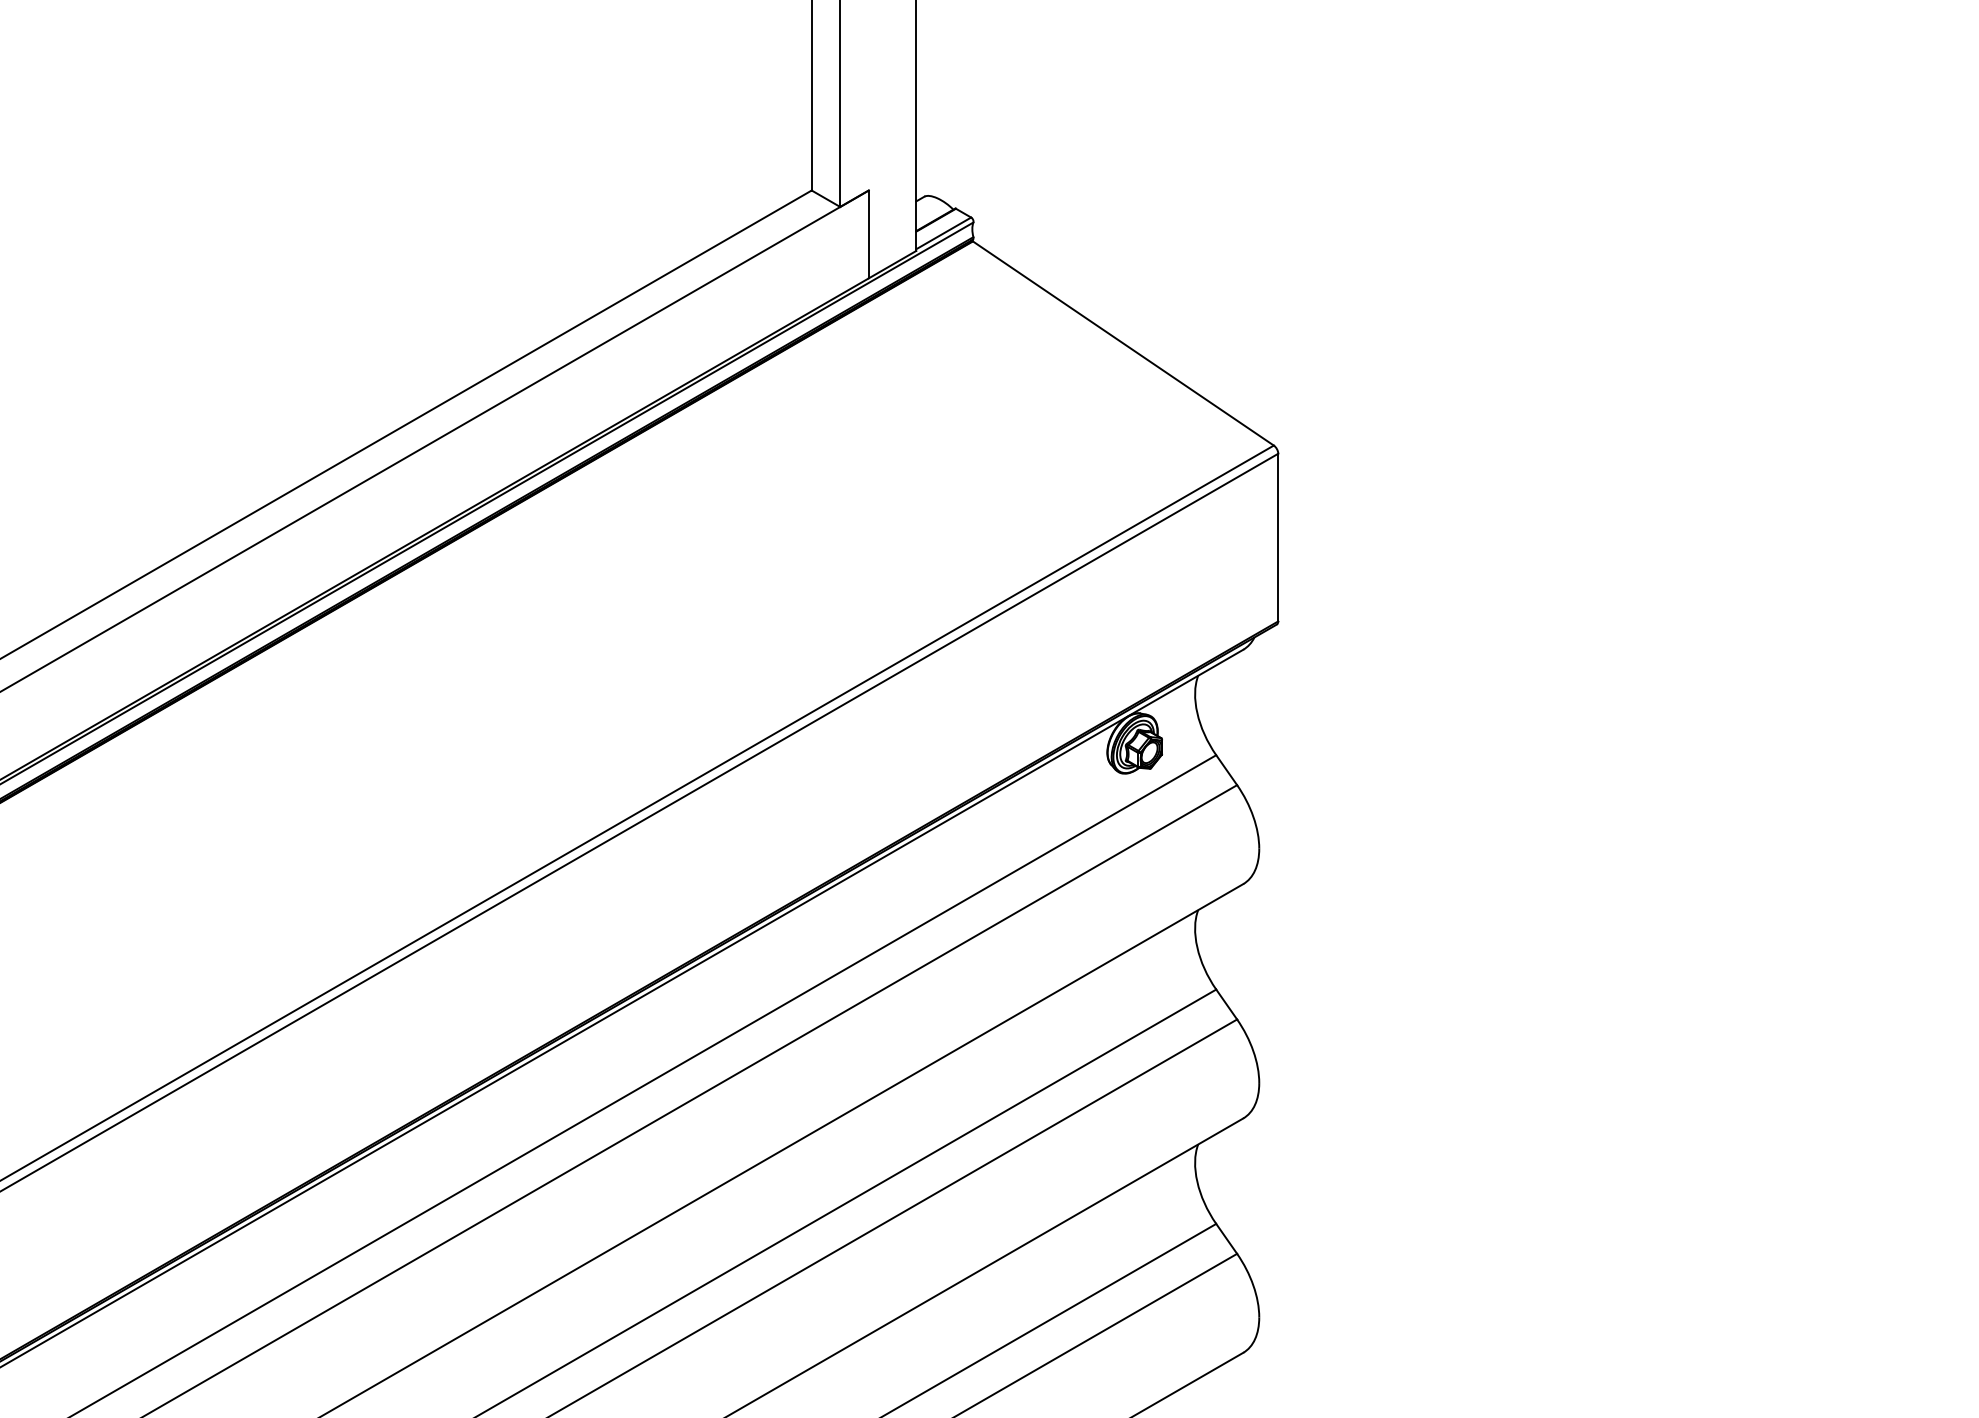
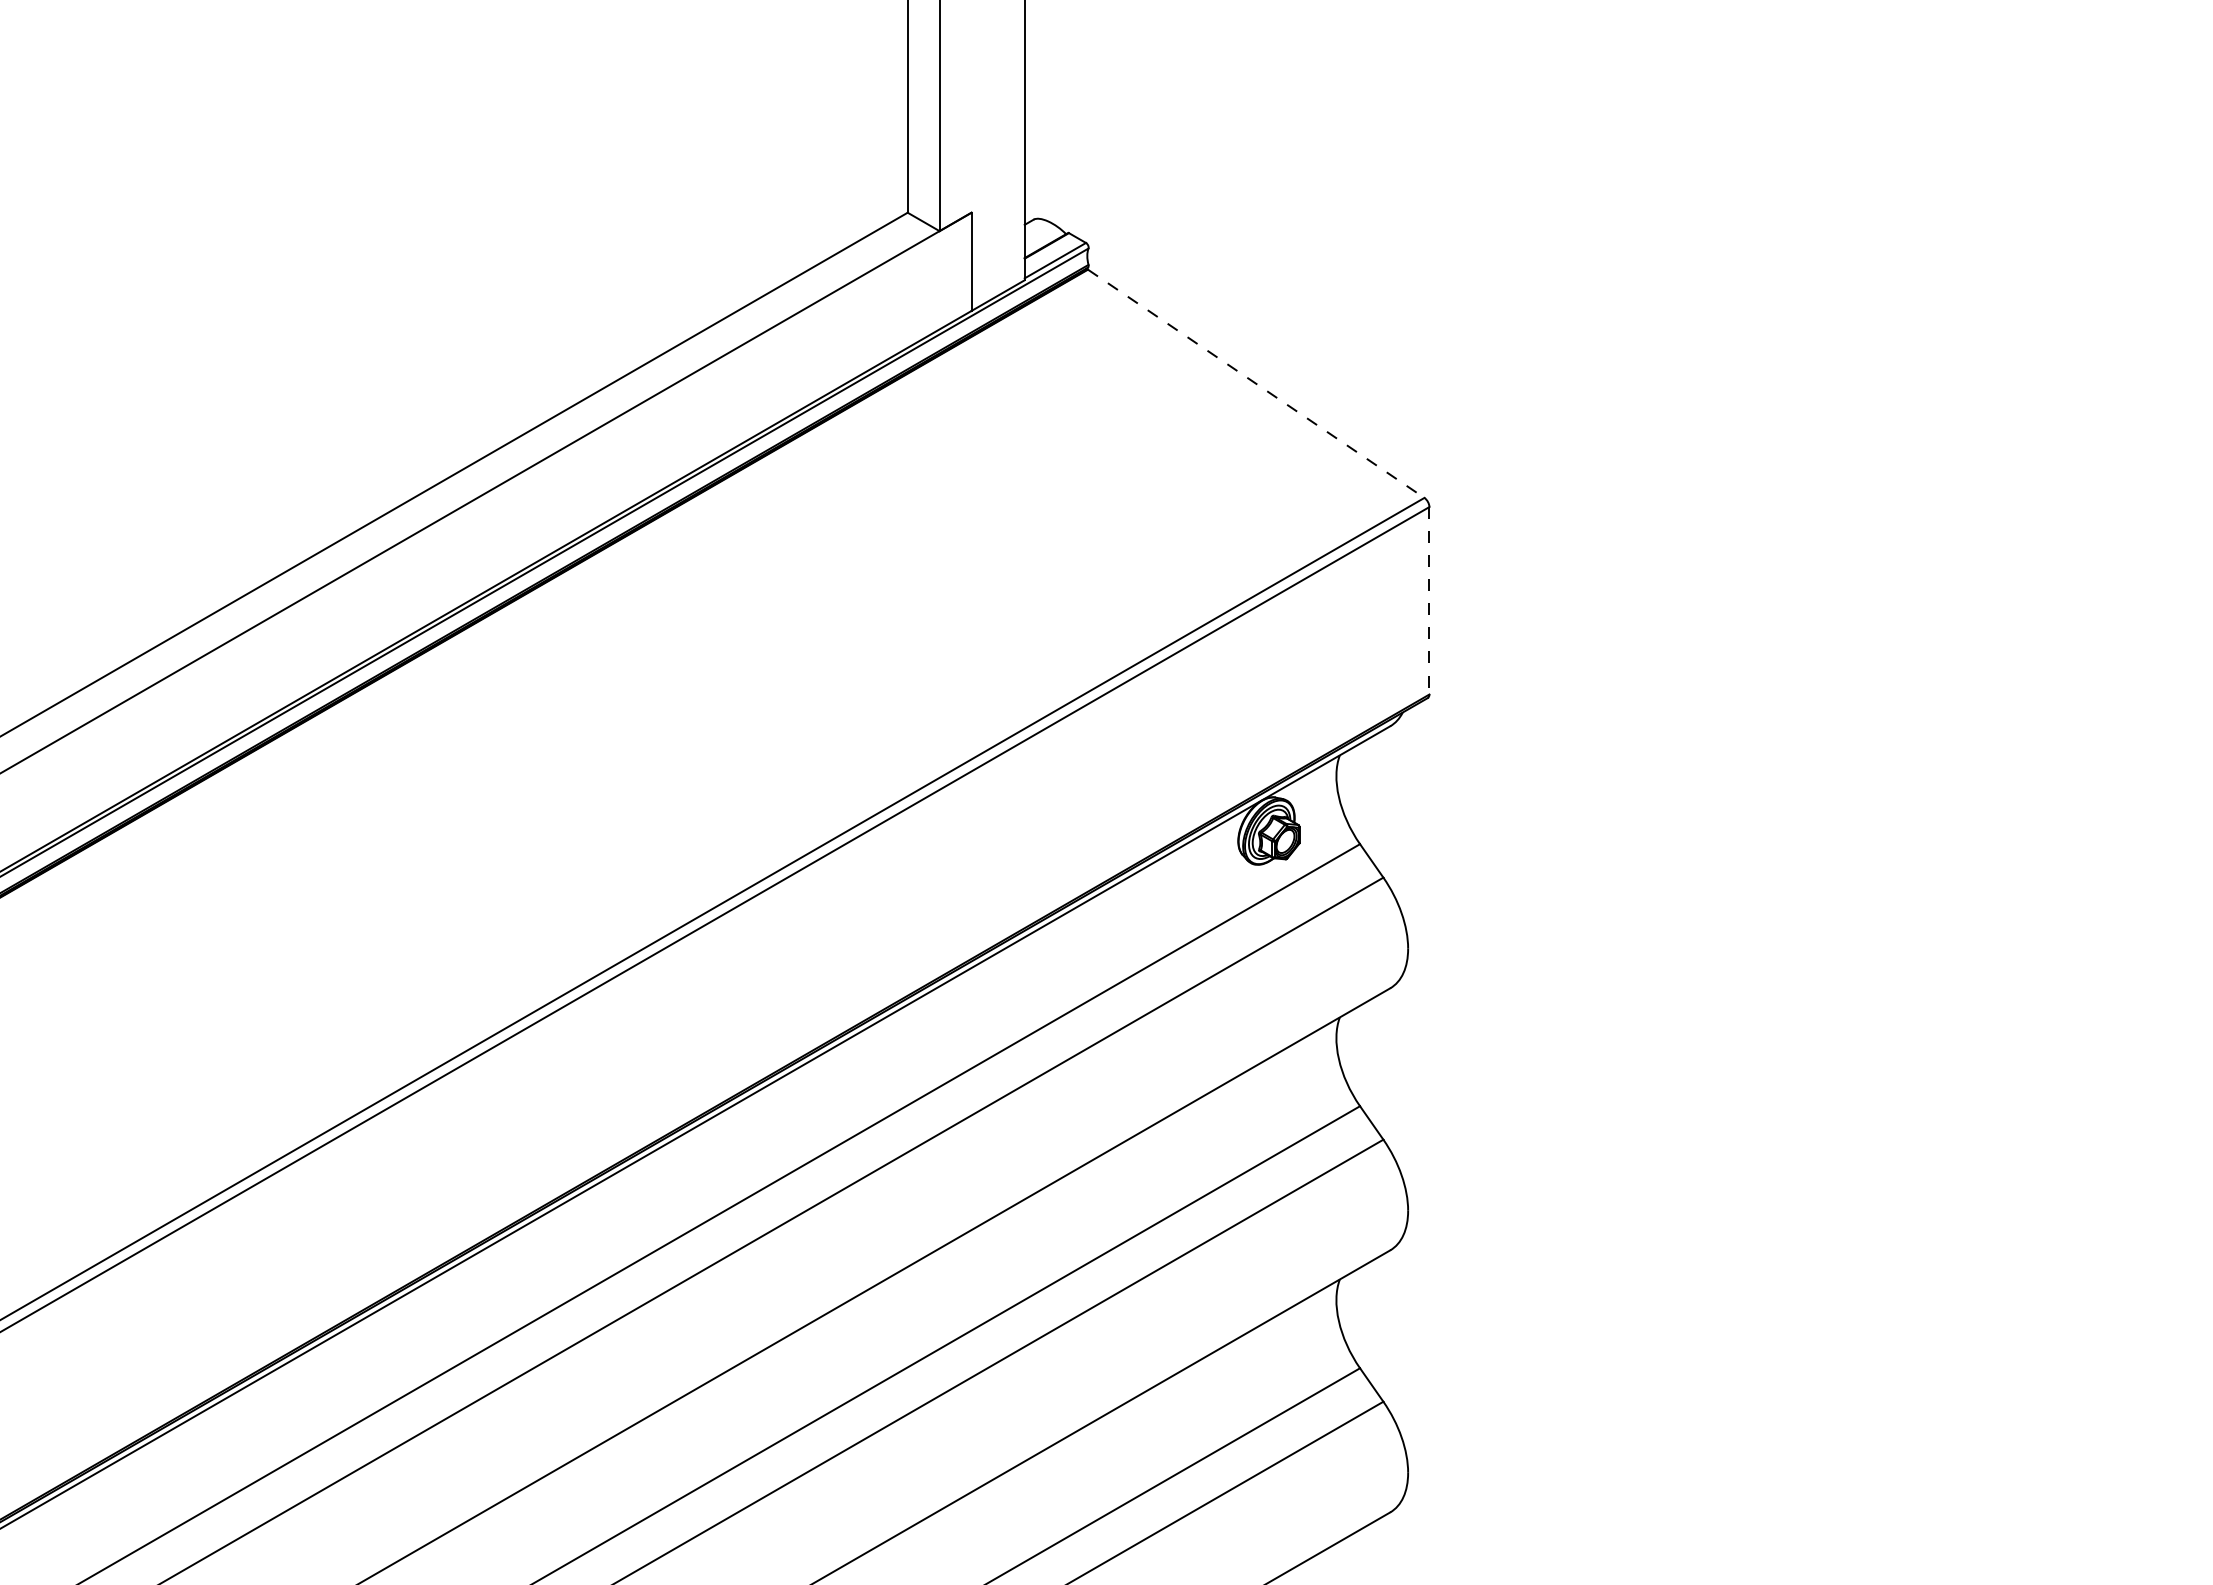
line: (1123, 344) -> (1256, 384), solid -> dashed
line: (1278, 537) -> (1429, 600), solid -> dashed

